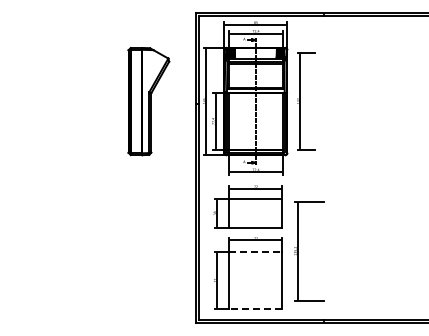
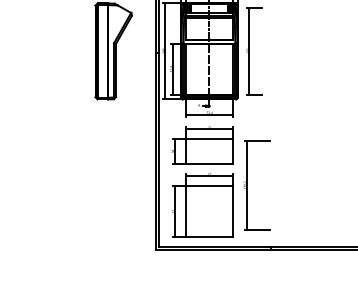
line: (255, 252) -> (209, 186), dashed -> solid
line: (255, 309) -> (209, 237), dashed -> solid

